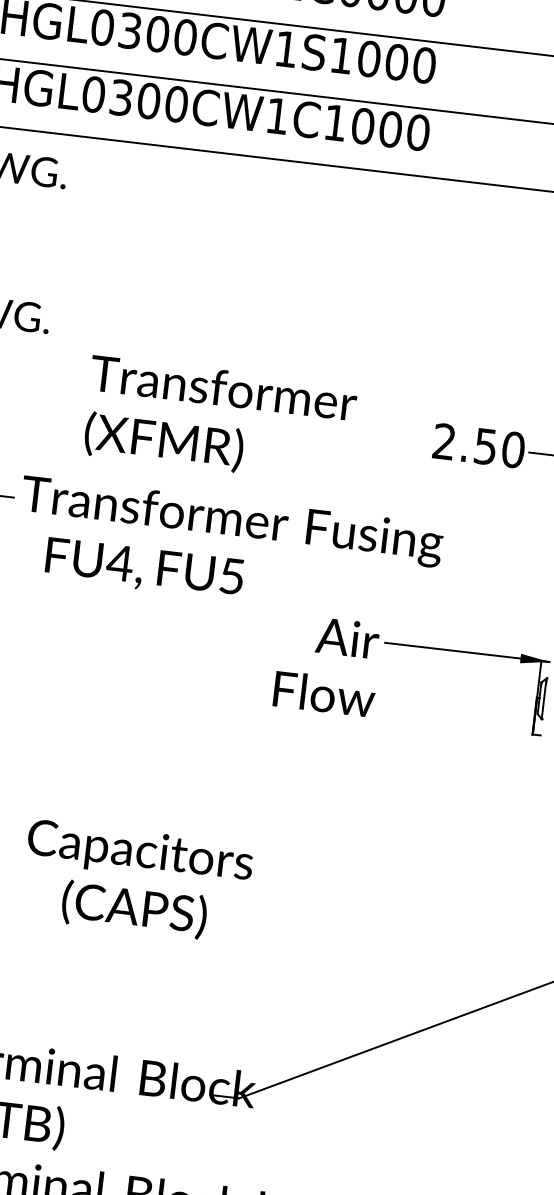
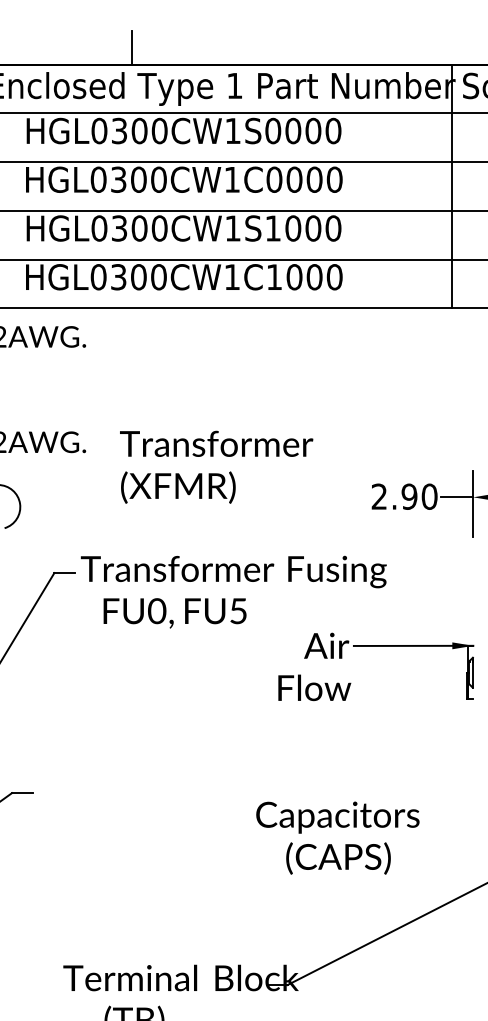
text: (219, 419) -> (216, 466), moved
text: (485, 446) -> (409, 496), 2.50 -> 2.90
text: (119, 563) -> (156, 611), FU4, -> FU0,
text: (136, 880) -> (337, 837), moved

